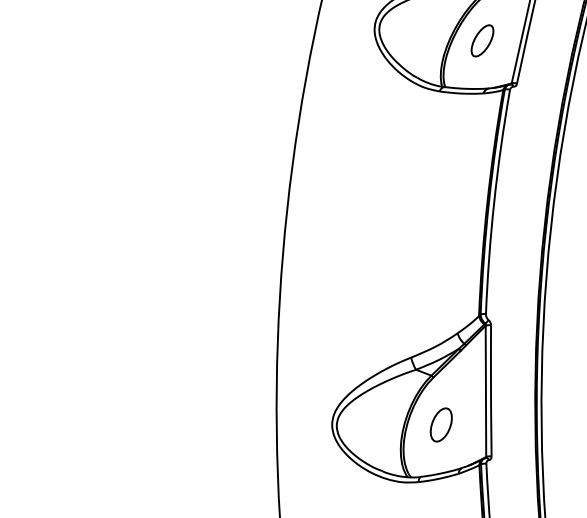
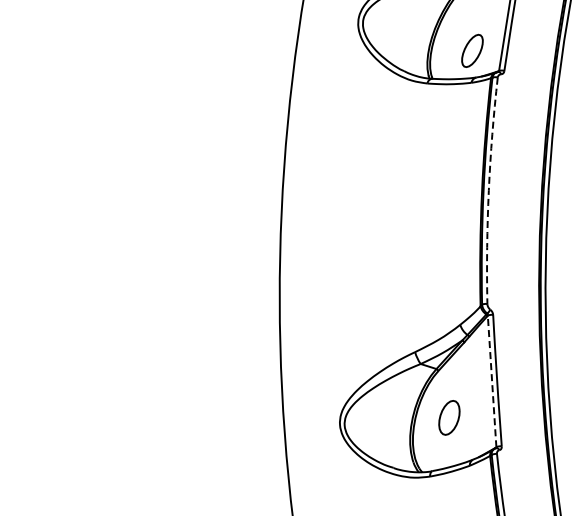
part: (482, 40) -> (472, 50), moved
arc: (494, 201) -> (489, 190), solid -> dashed
line: (485, 391) -> (491, 381), solid -> dashed

